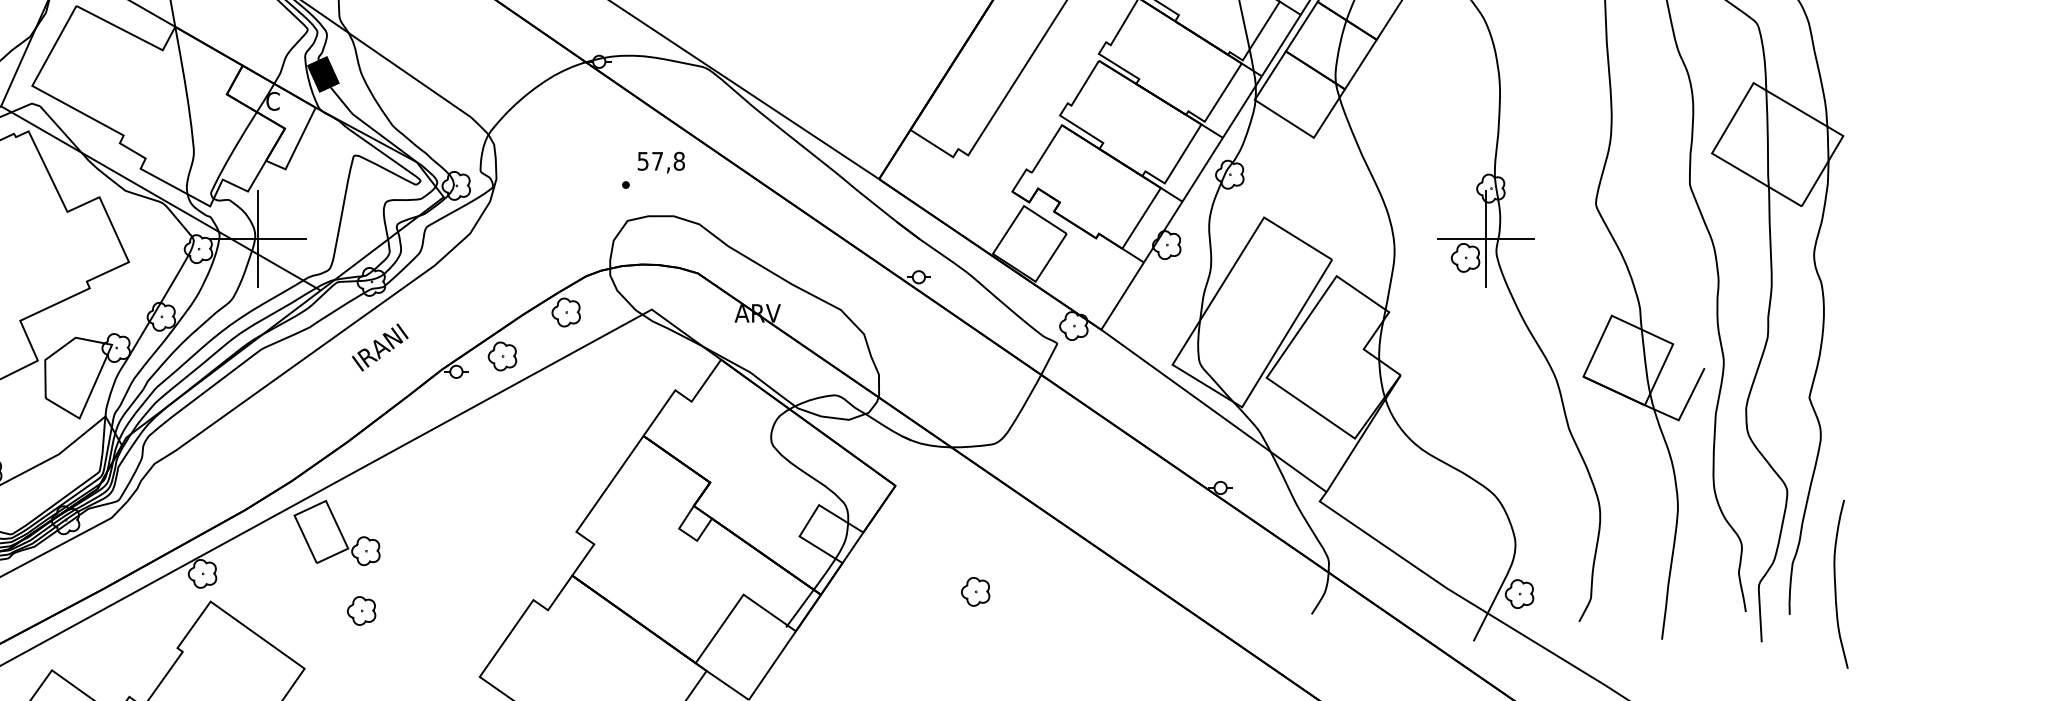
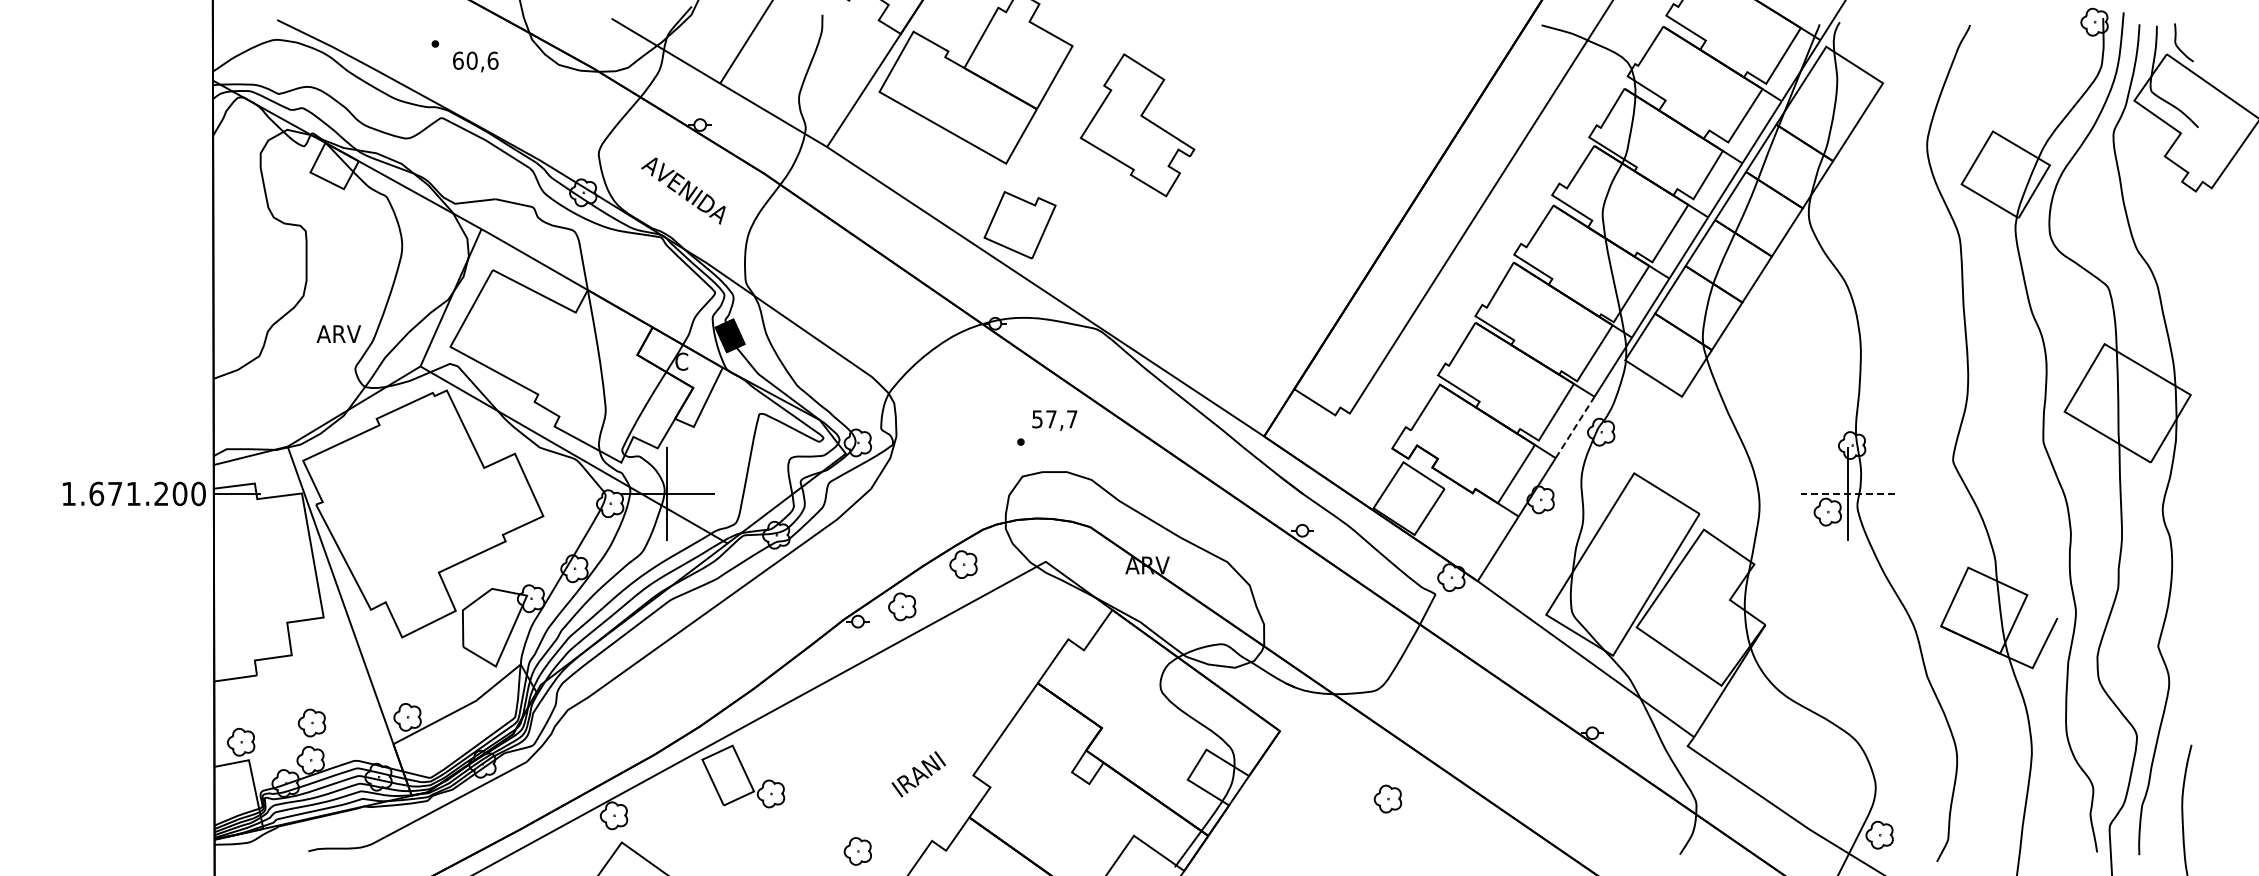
text: (678, 161) -> (1071, 419), 57,8 -> 57,7
line: (1203, 169) -> (1575, 427), solid -> dashed
line: (1486, 238) -> (1847, 493), solid -> dashed
text: (379, 347) -> (918, 774), moved
part: (975, 591) -> (1387, 798), moved
part: (361, 611) -> (857, 851), moved

